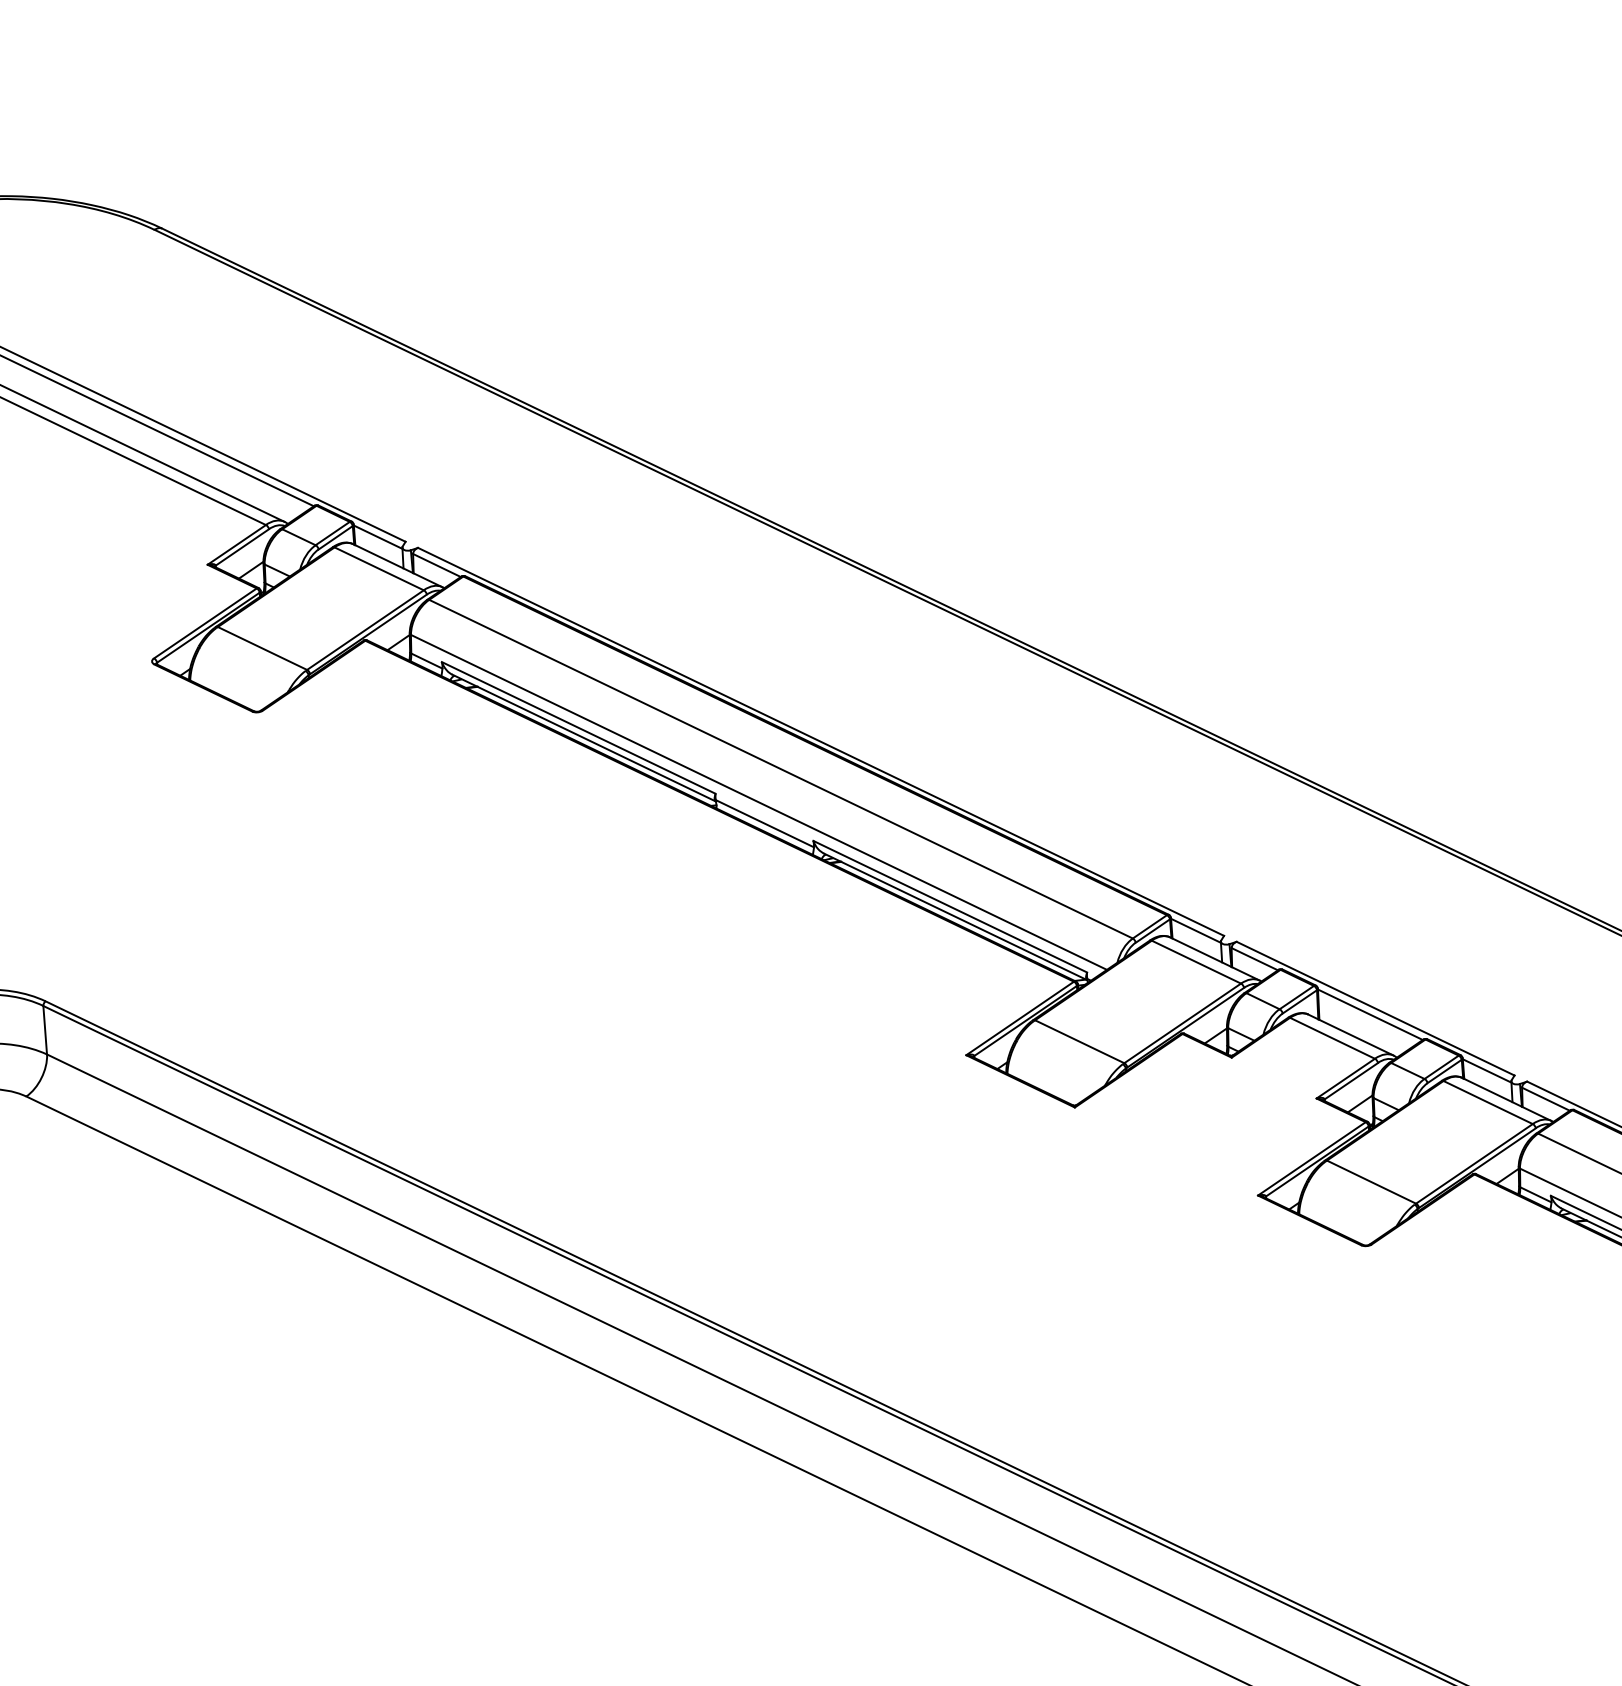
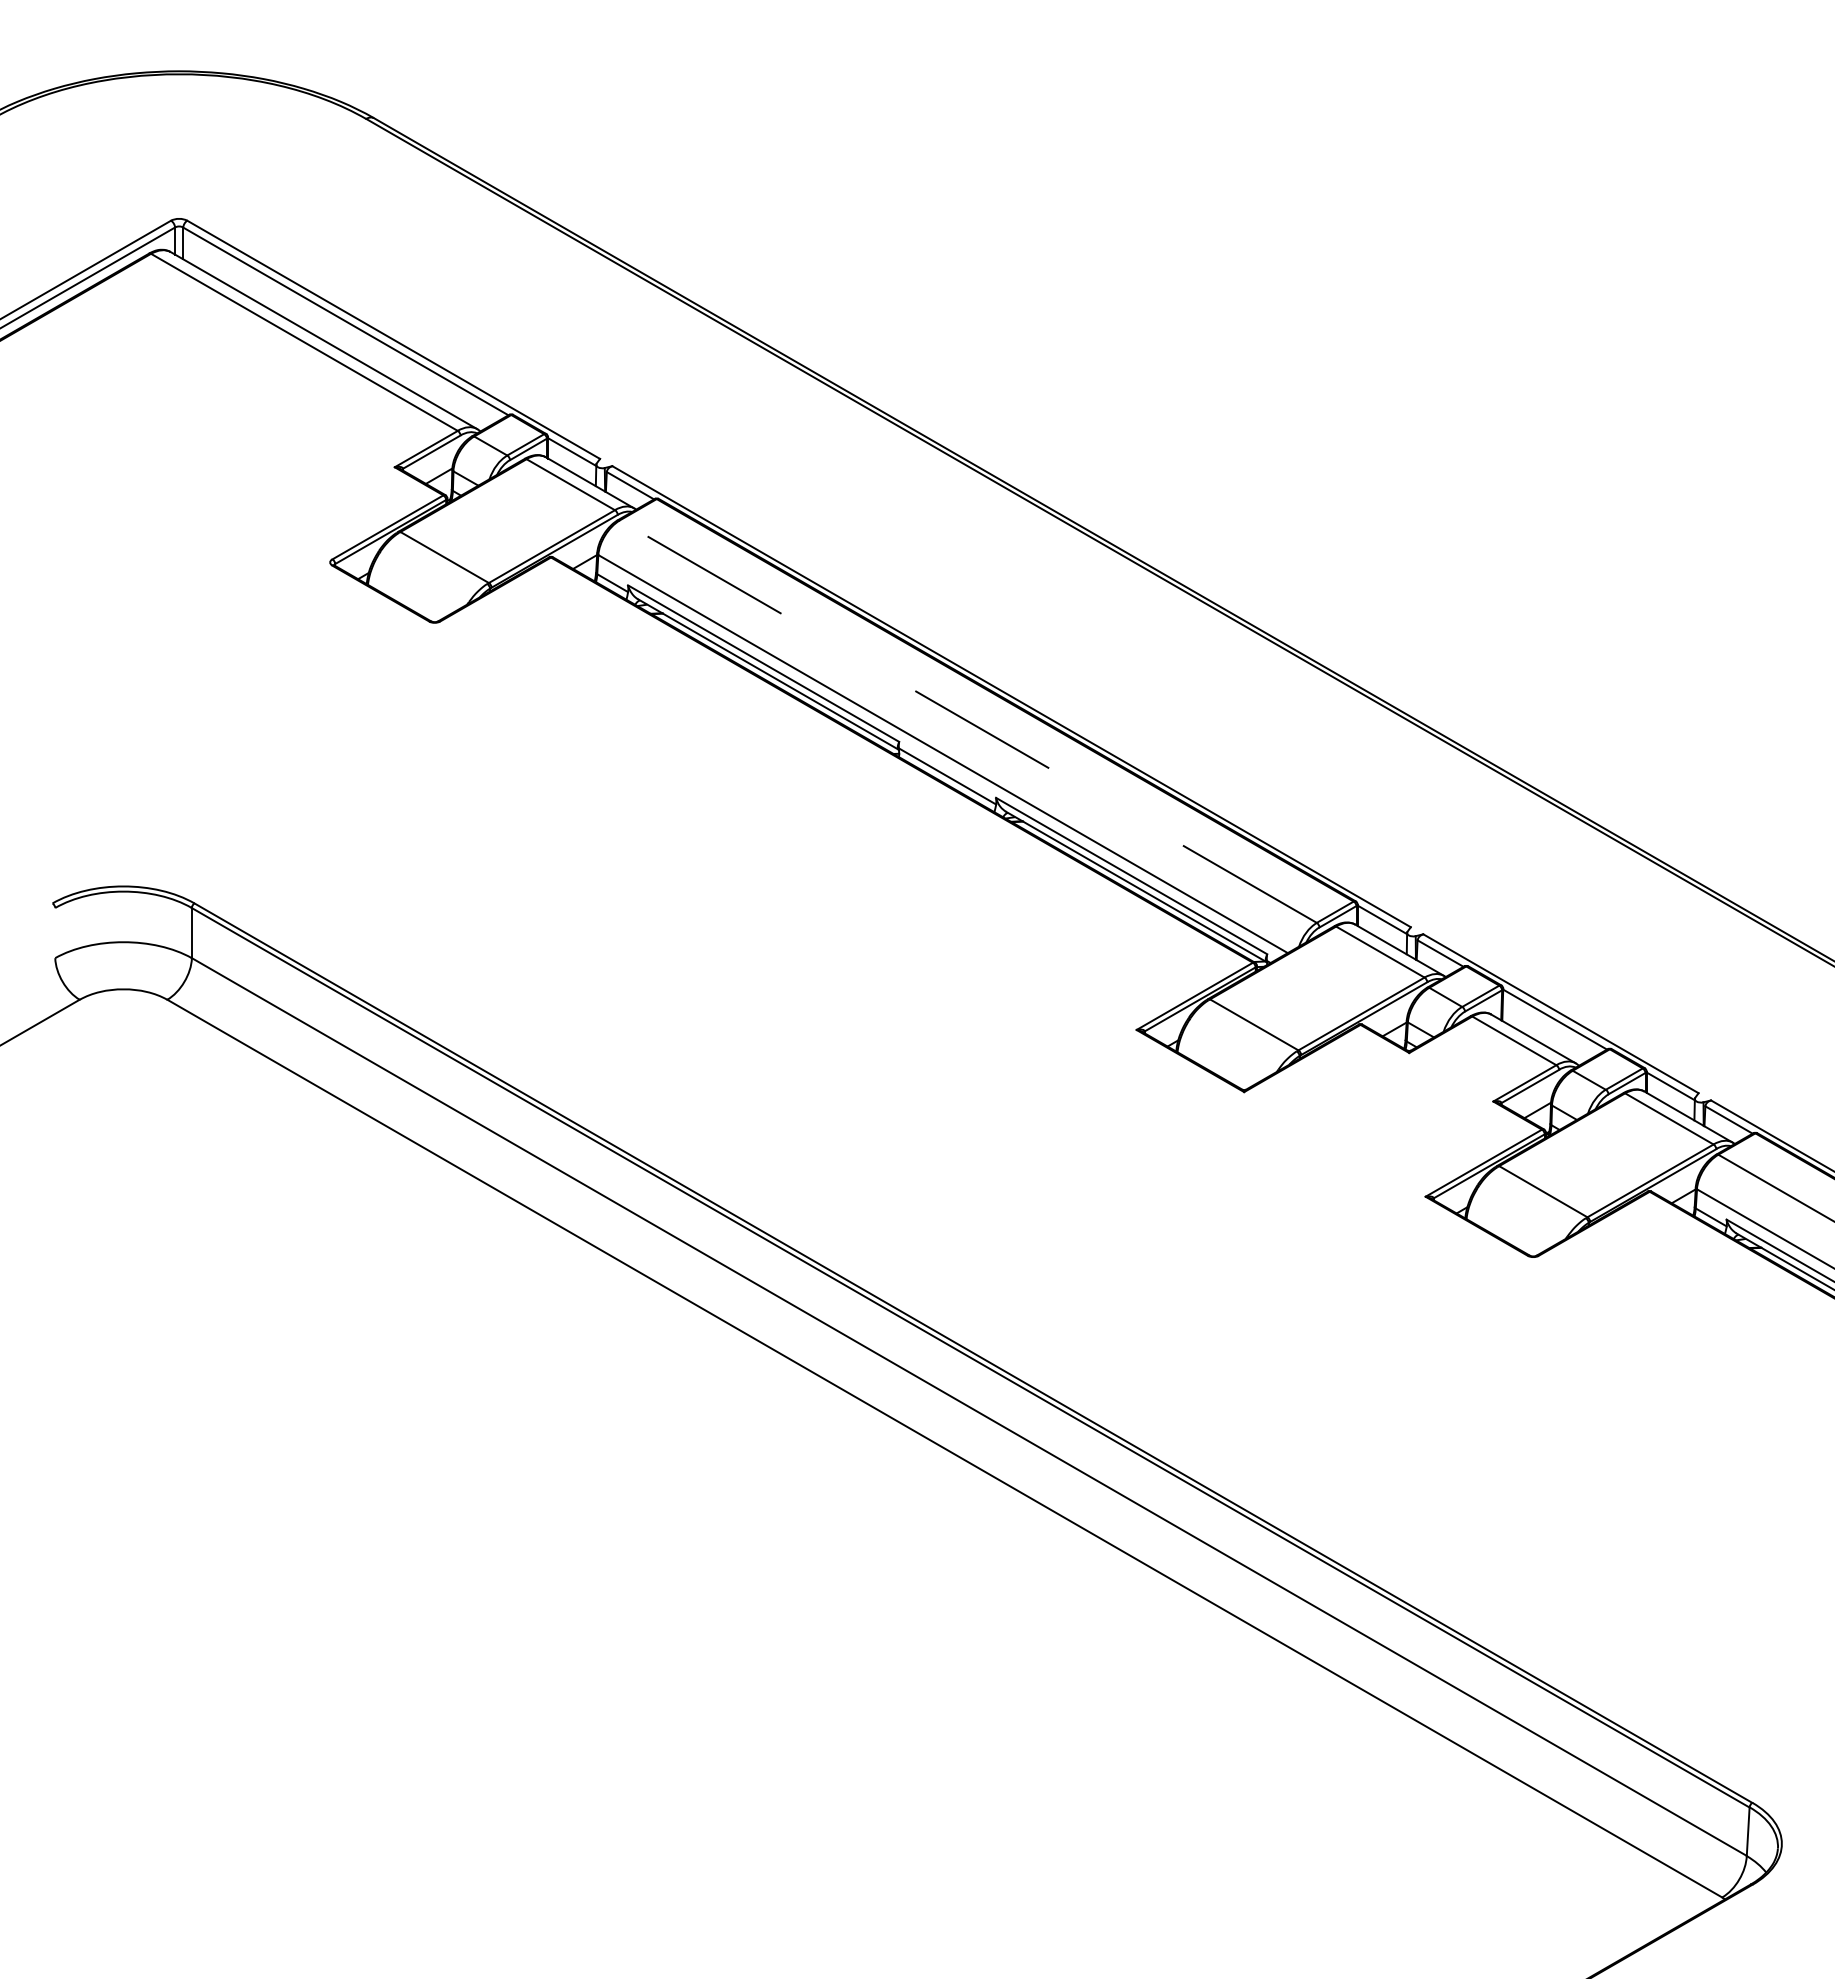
line: (780, 769) -> (967, 721), solid -> dashed

